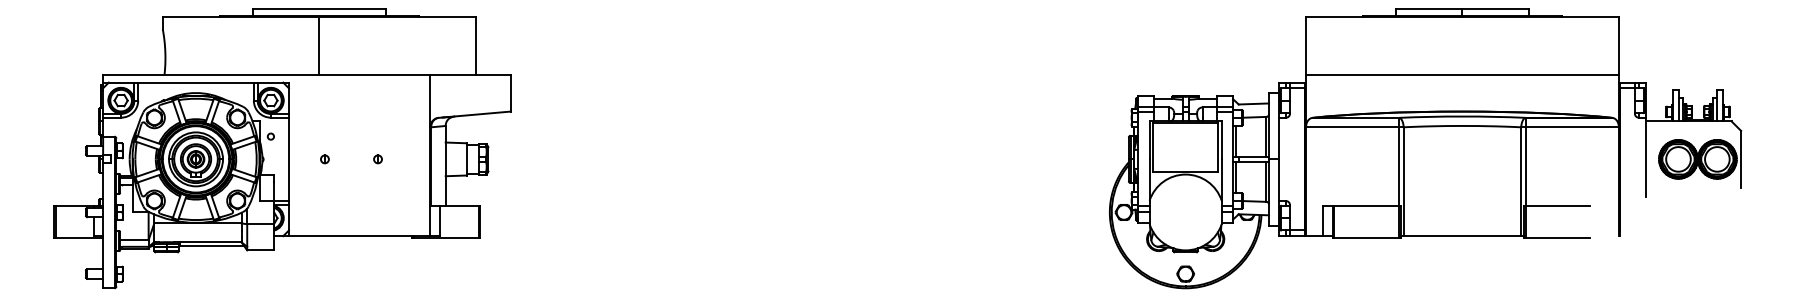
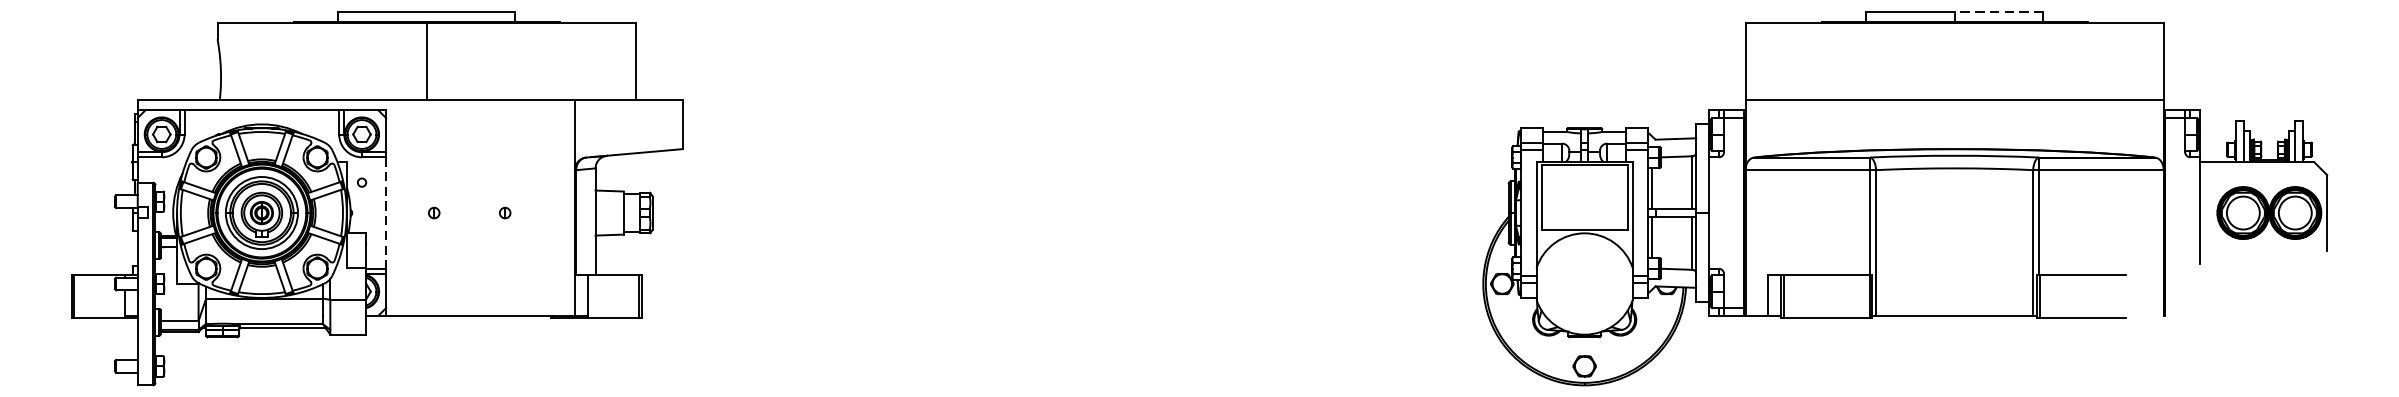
line: (1495, 8) -> (1998, 11), solid -> dashed
line: (288, 159) -> (385, 213), solid -> dashed

